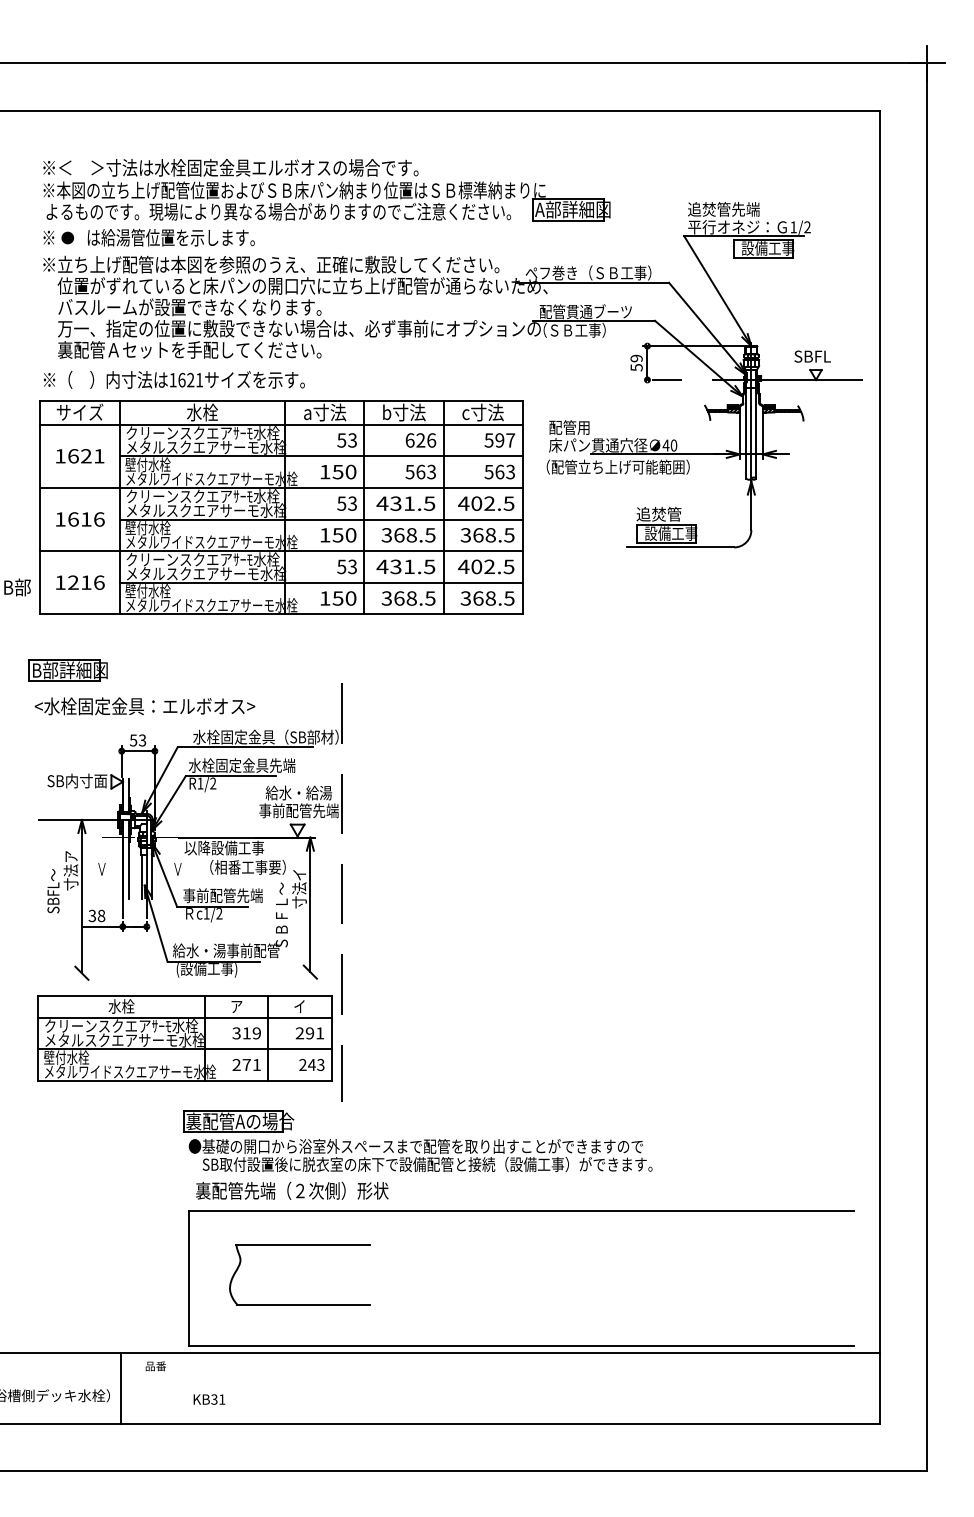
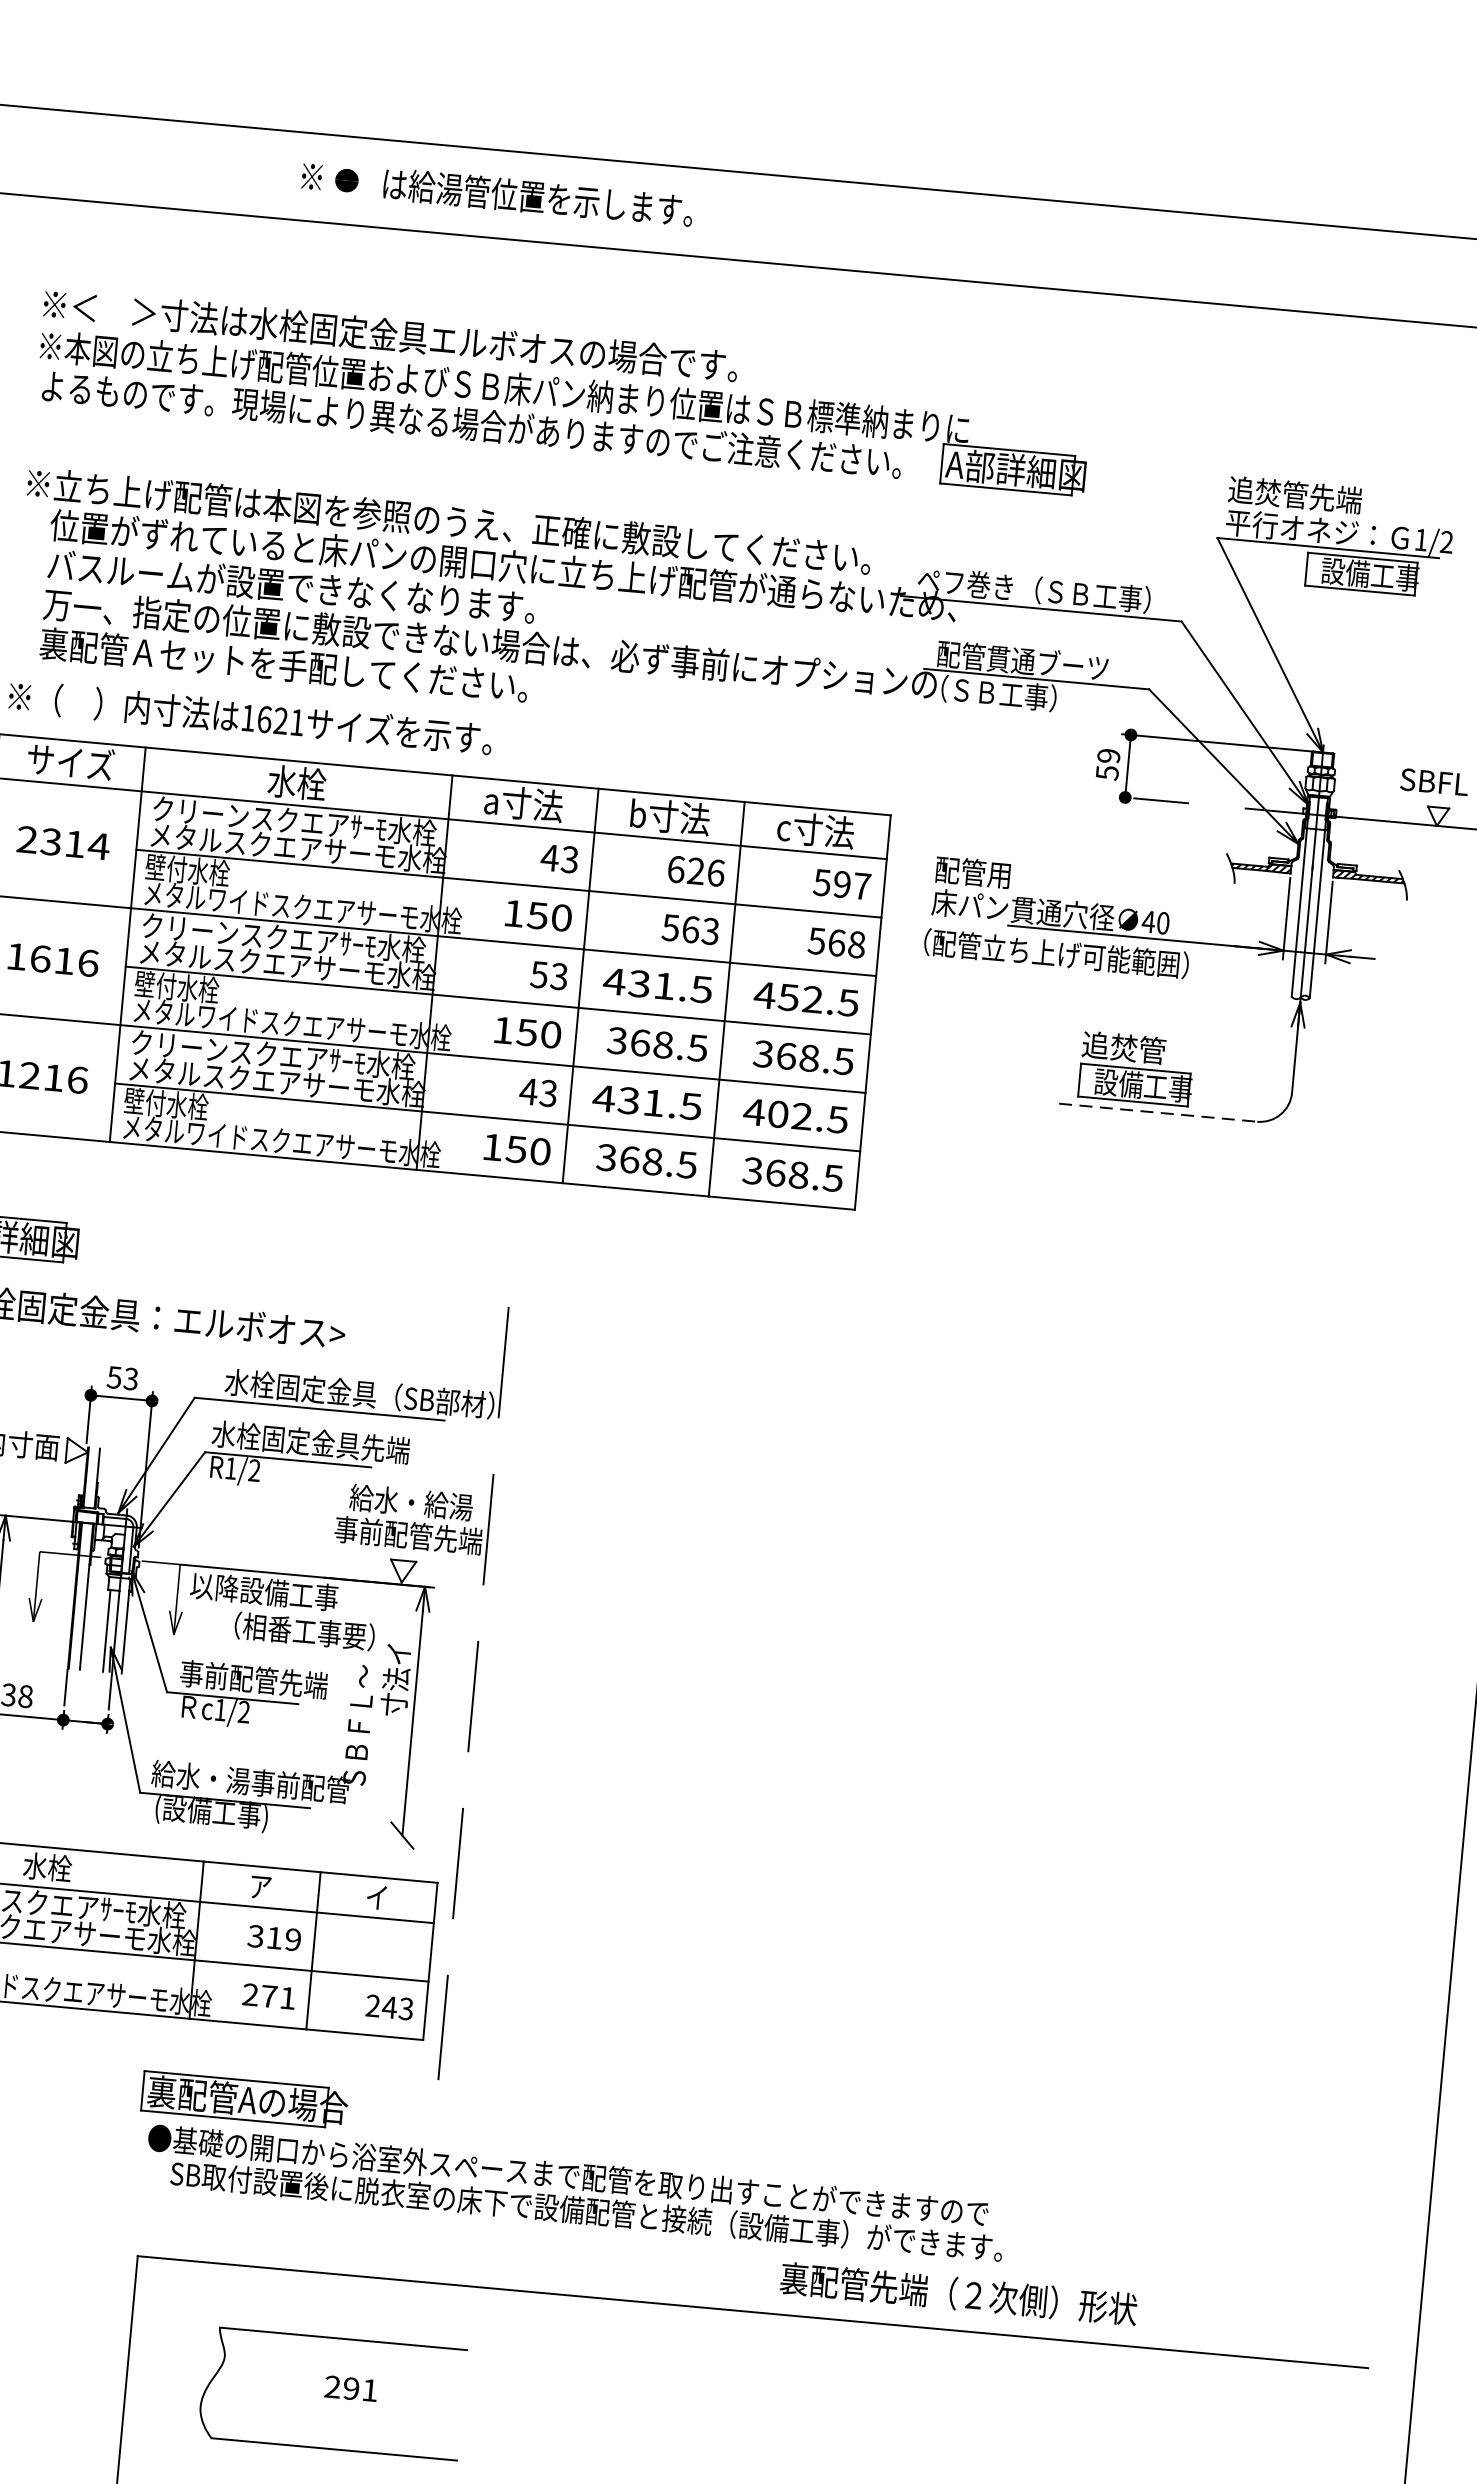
text: (148, 237) -> (496, 193), moved
text: (341, 440) -> (549, 857), 53 -> 43
text: (80, 456) -> (64, 843), 1621 -> 2314
text: (510, 471) -> (856, 943), 563 -> 568
text: (476, 503) -> (788, 997), 402.5 -> 452.5
line: (680, 547) -> (1158, 1112), solid -> dashed
text: (341, 566) -> (528, 1090), 53 -> 43
text: (309, 1033) -> (350, 2388), moved
text: (292, 1190) -> (959, 2293), moved

